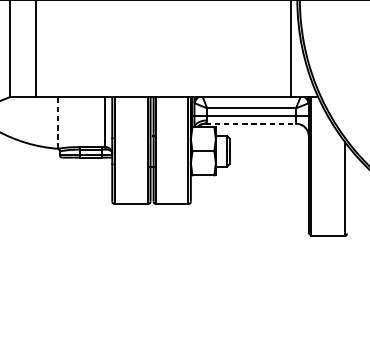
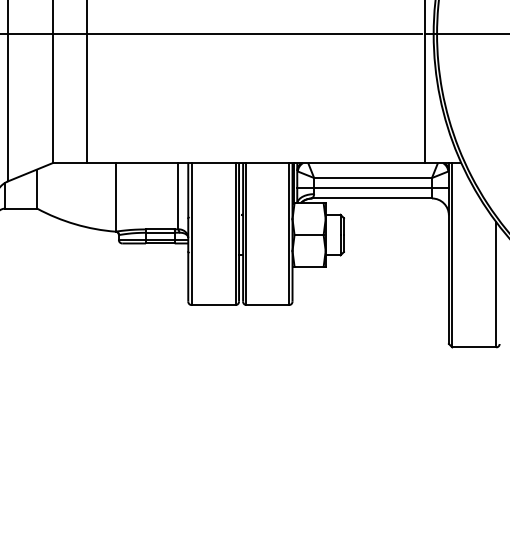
line: (57, 122) -> (115, 196), dashed -> solid
line: (251, 123) -> (372, 198), dashed -> solid

